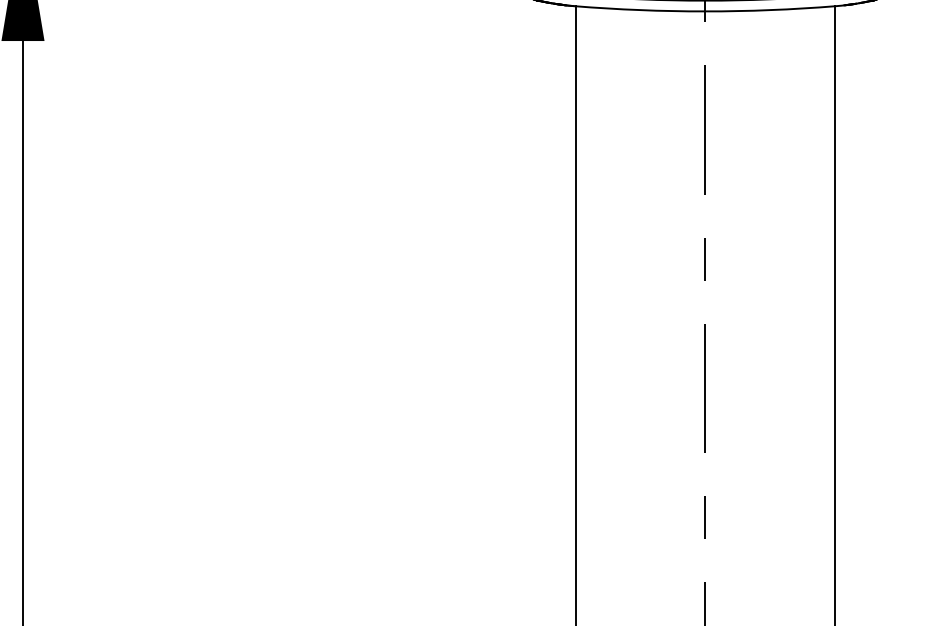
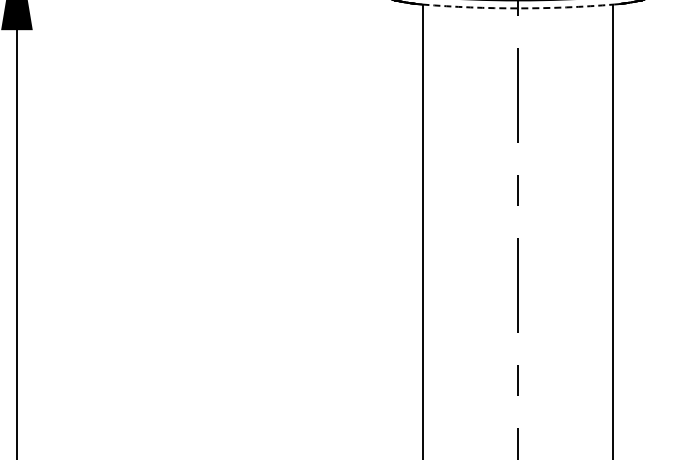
arc: (705, 11) -> (518, 8), solid -> dashed

